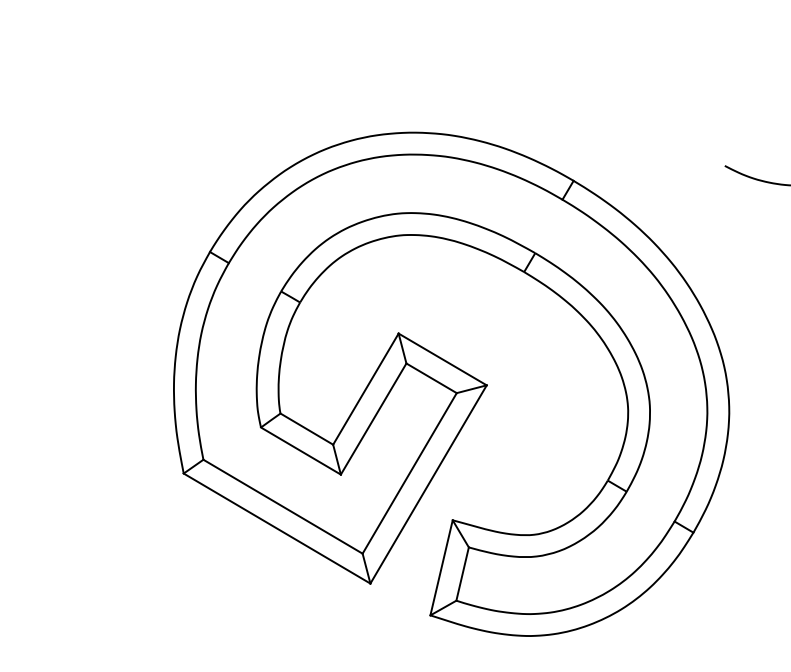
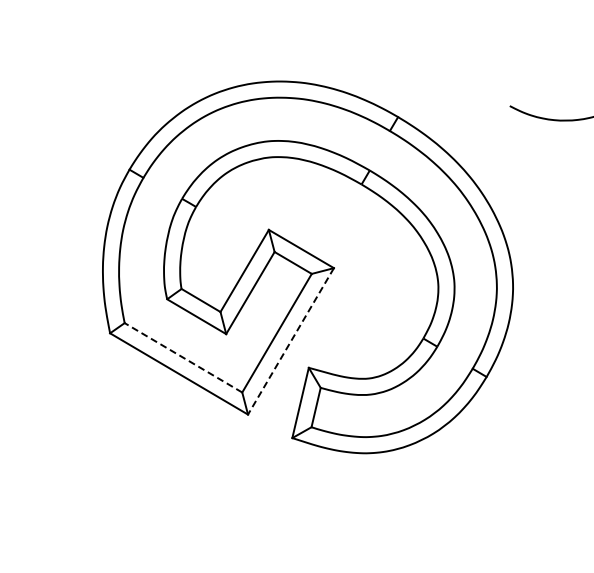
line: (427, 484) -> (290, 341), solid -> dashed
line: (283, 506) -> (183, 357), solid -> dashed

